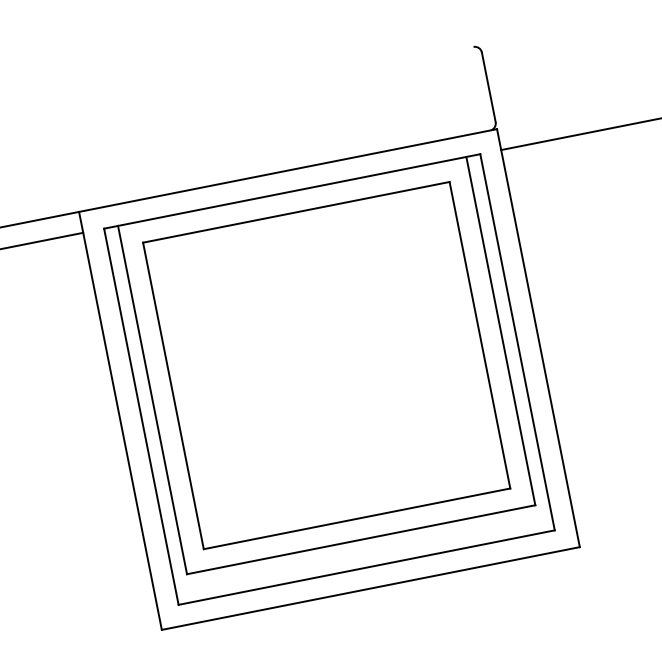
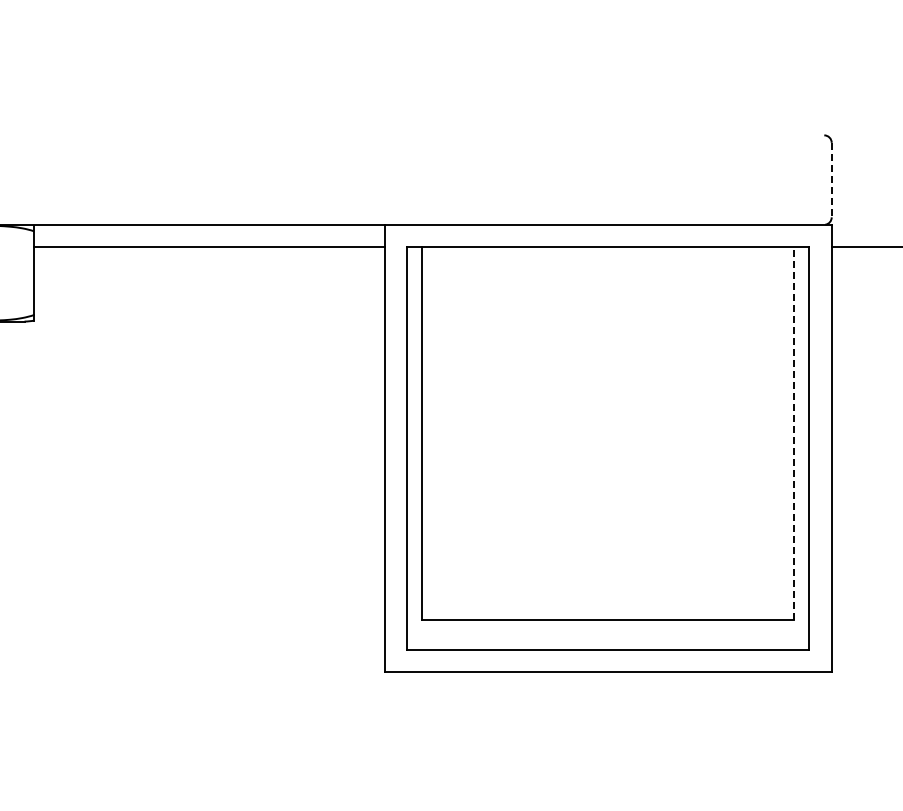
line: (488, 87) -> (831, 180), solid -> dashed
line: (500, 331) -> (794, 433), solid -> dashed
part: (326, 365) -> (607, 433), removed

